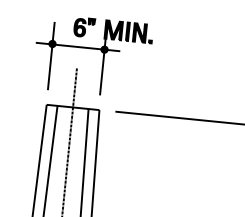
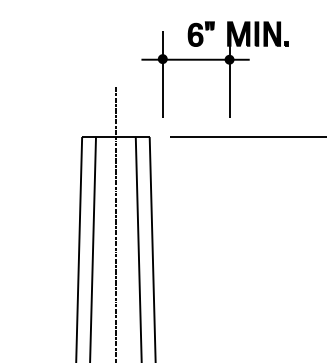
part: (92, 49) -> (214, 60), moved

